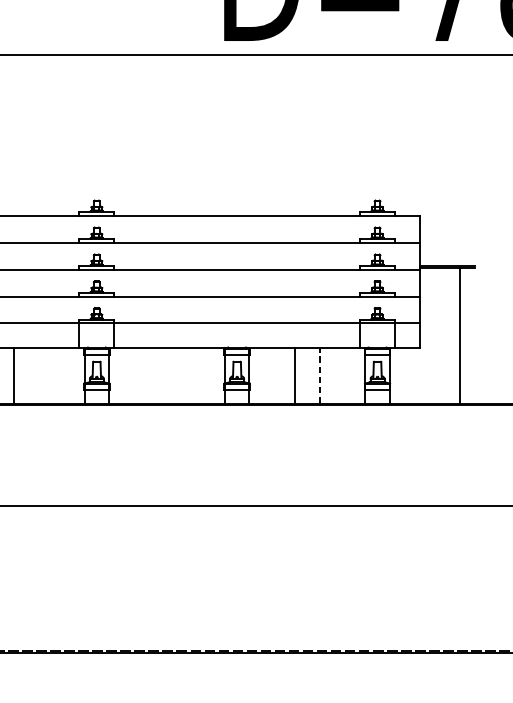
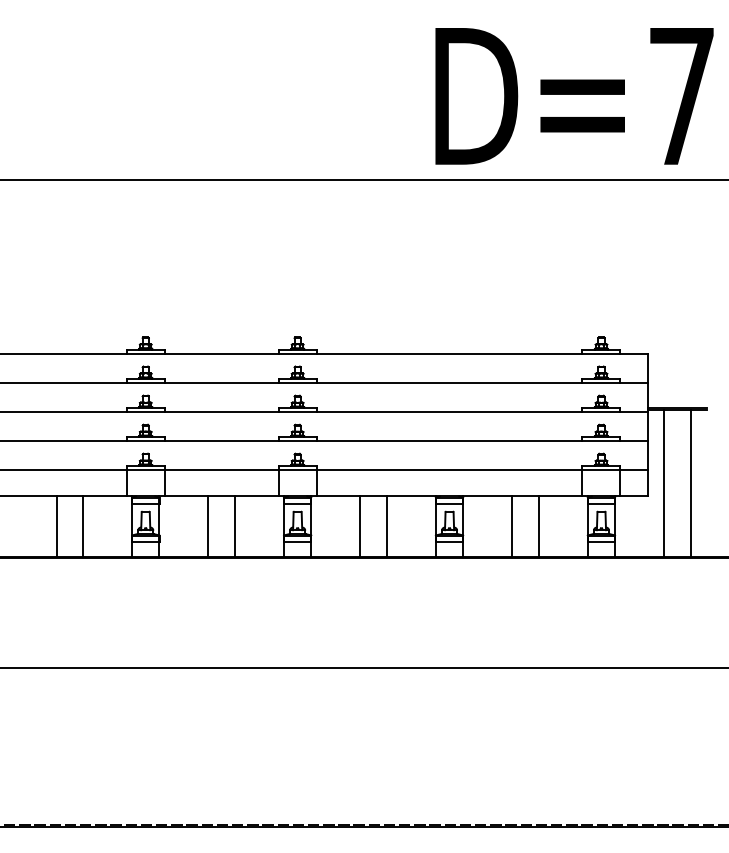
line: (435, 335) -> (664, 483), added
line: (39, 375) -> (235, 526), added
line: (154, 375) -> (360, 526), added
line: (178, 375) -> (386, 526), added
line: (319, 375) -> (538, 526), dashed -> solid

